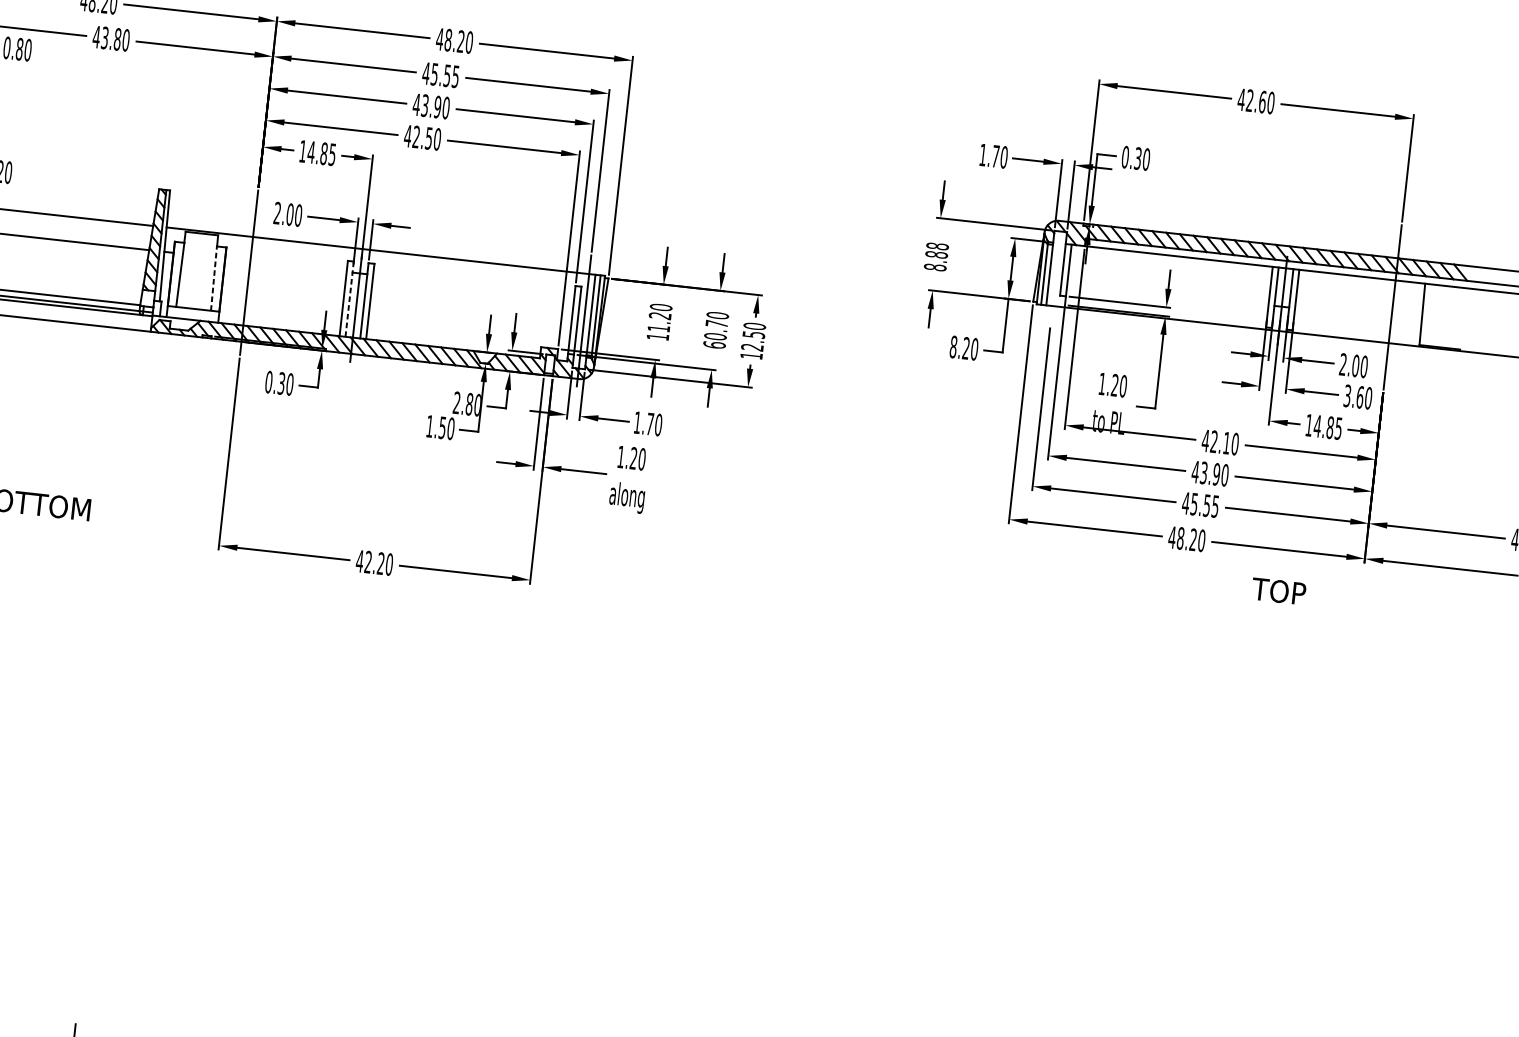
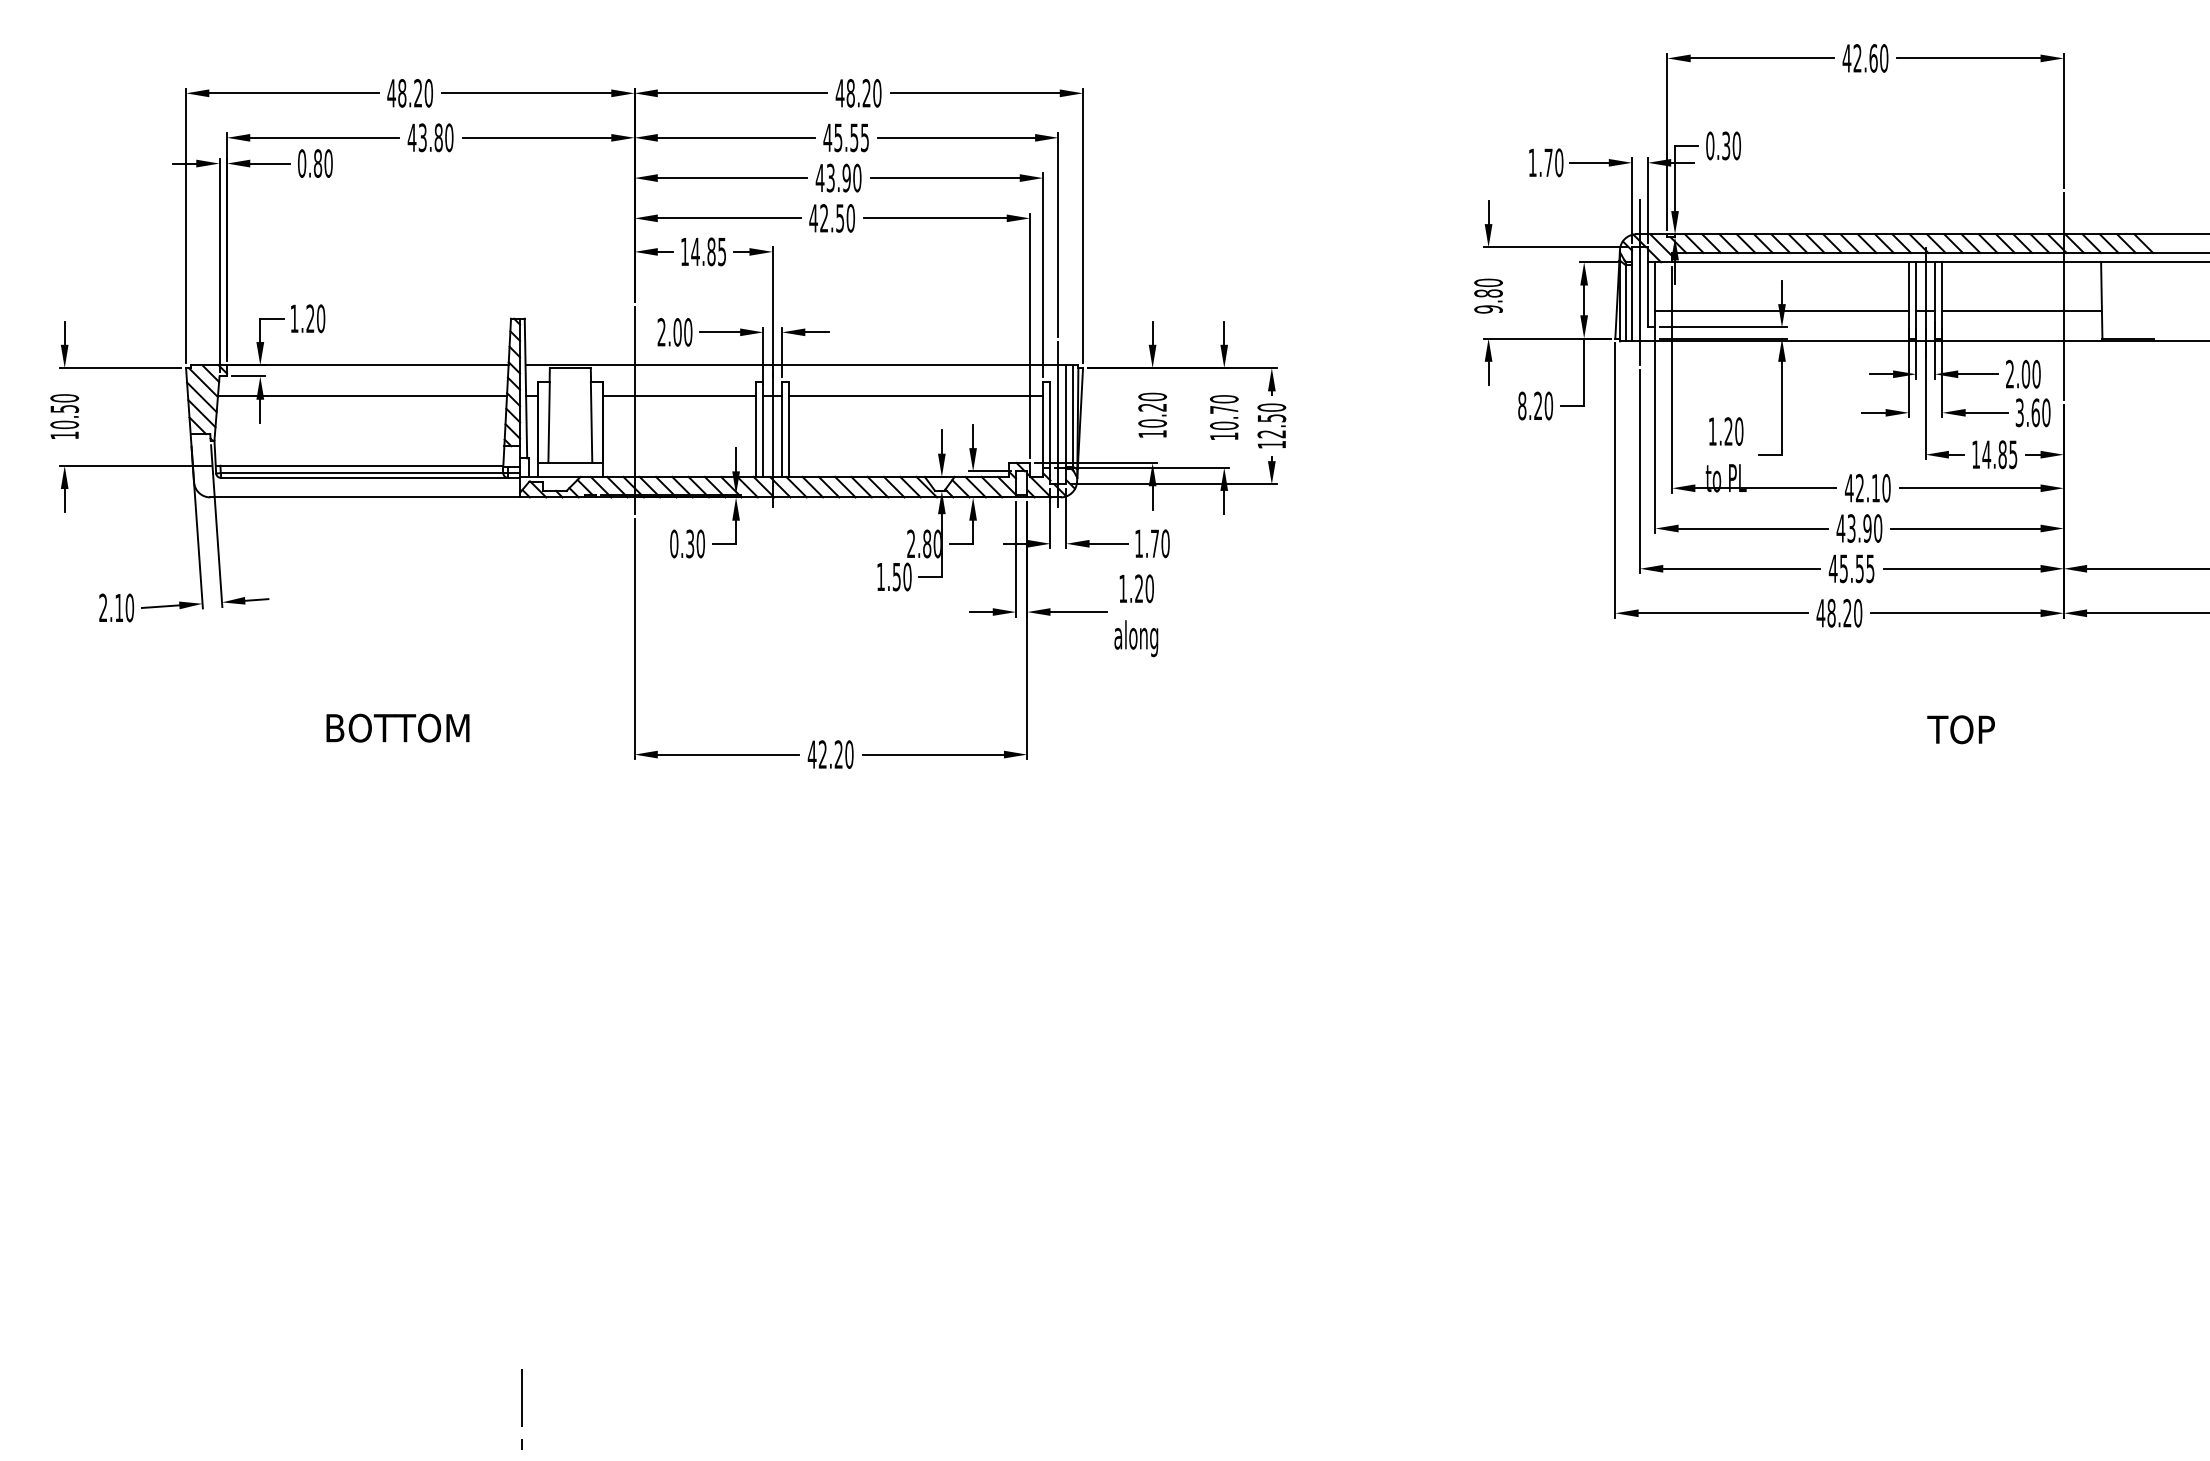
text: (936, 256) -> (1488, 295), 8.88 -> 9.80
line: (1058, 258) -> (1640, 281), added
line: (285, 264) -> (678, 395), added
line: (214, 277) -> (591, 421), dashed -> solid
line: (474, 285) -> (916, 395), added
line: (1167, 293) -> (1781, 310), added
line: (349, 299) -> (763, 429), dashed -> solid
line: (1357, 315) -> (2021, 310), added
text: (658, 328) -> (1152, 423), 11.20 -> 10.20
text: (713, 345) -> (1223, 436), 60.70 -> 10.70
text: (1278, 591) -> (1960, 729), moved

